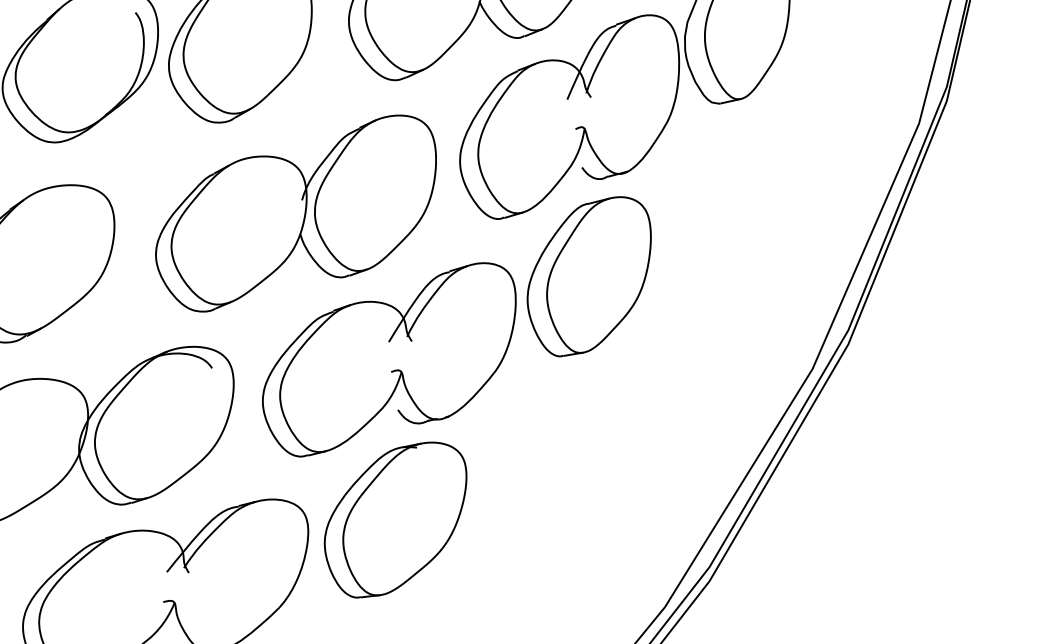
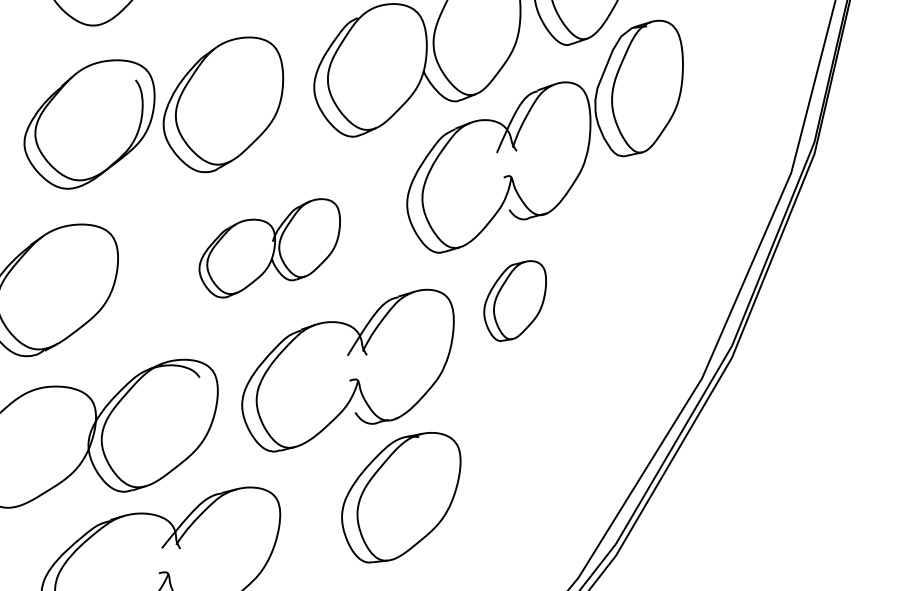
part: (295, 213) -> (269, 248), size x0.6
part: (588, 276) -> (514, 300), size x0.6
part: (395, 519) -> (401, 497), moved

